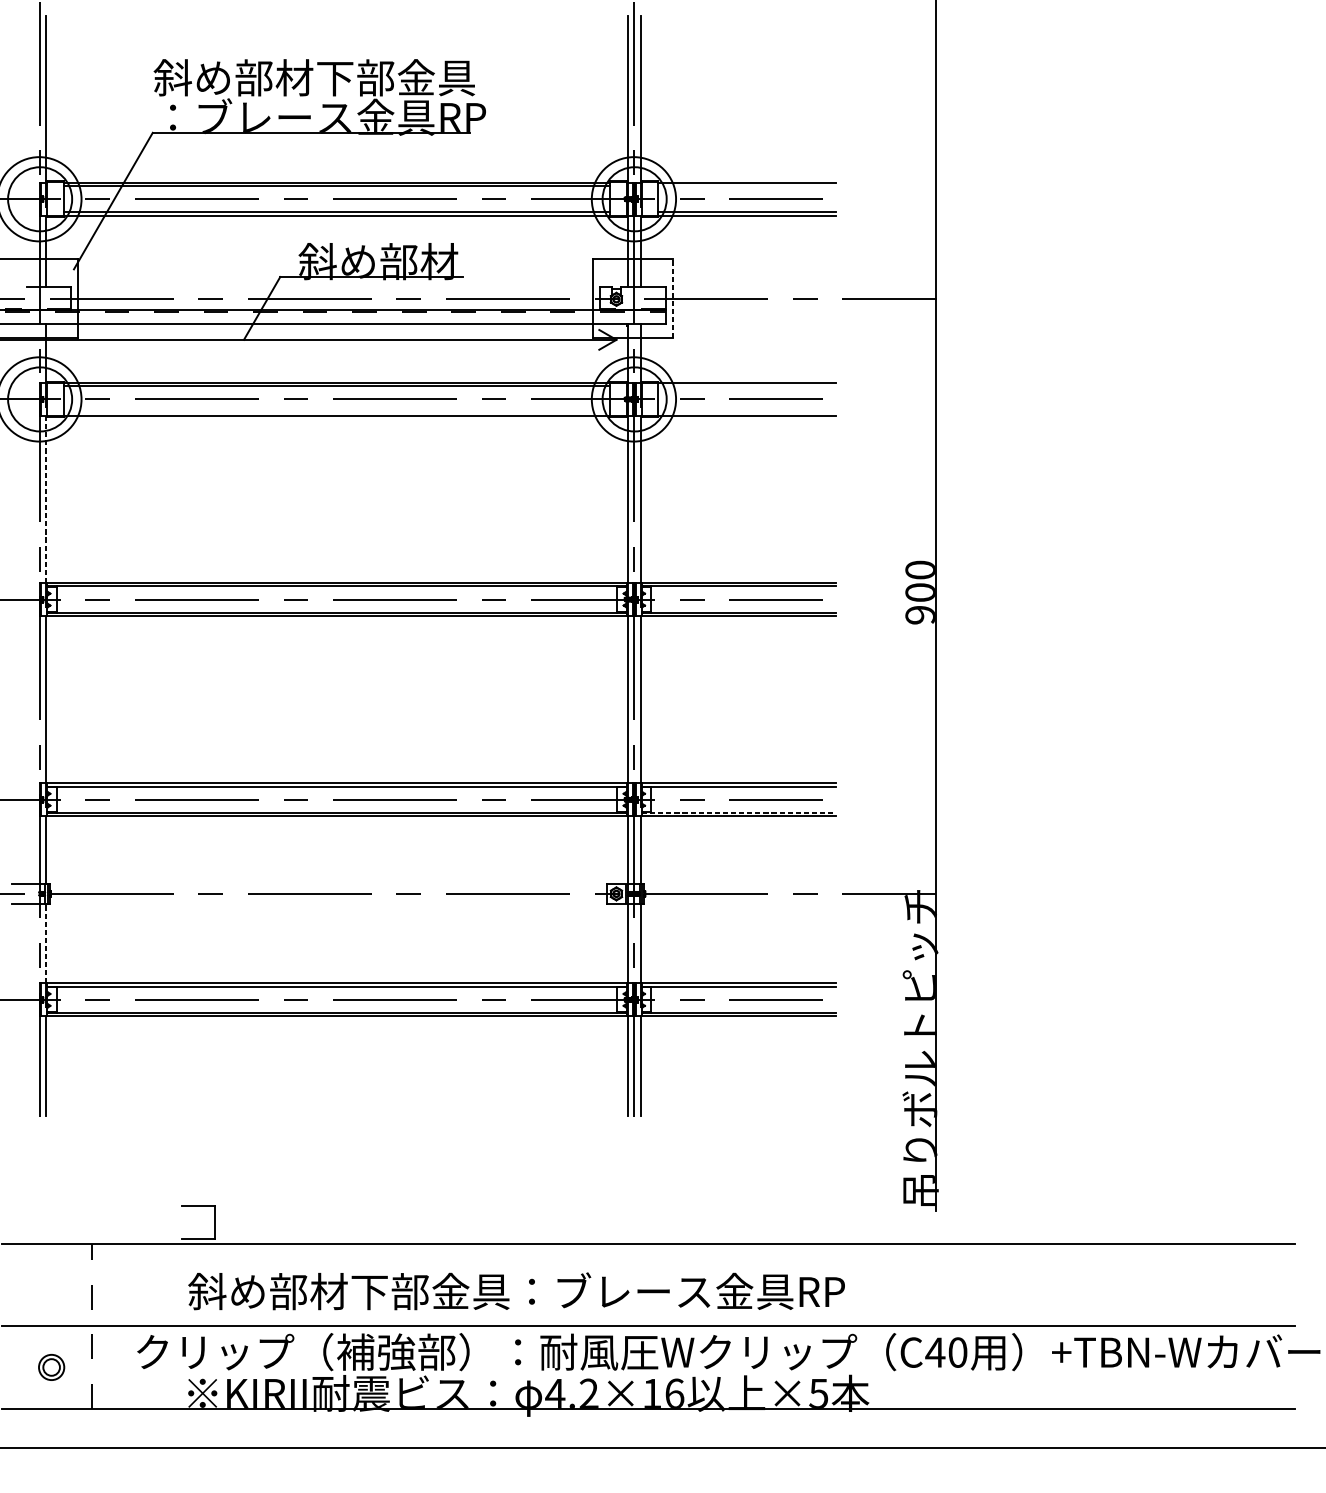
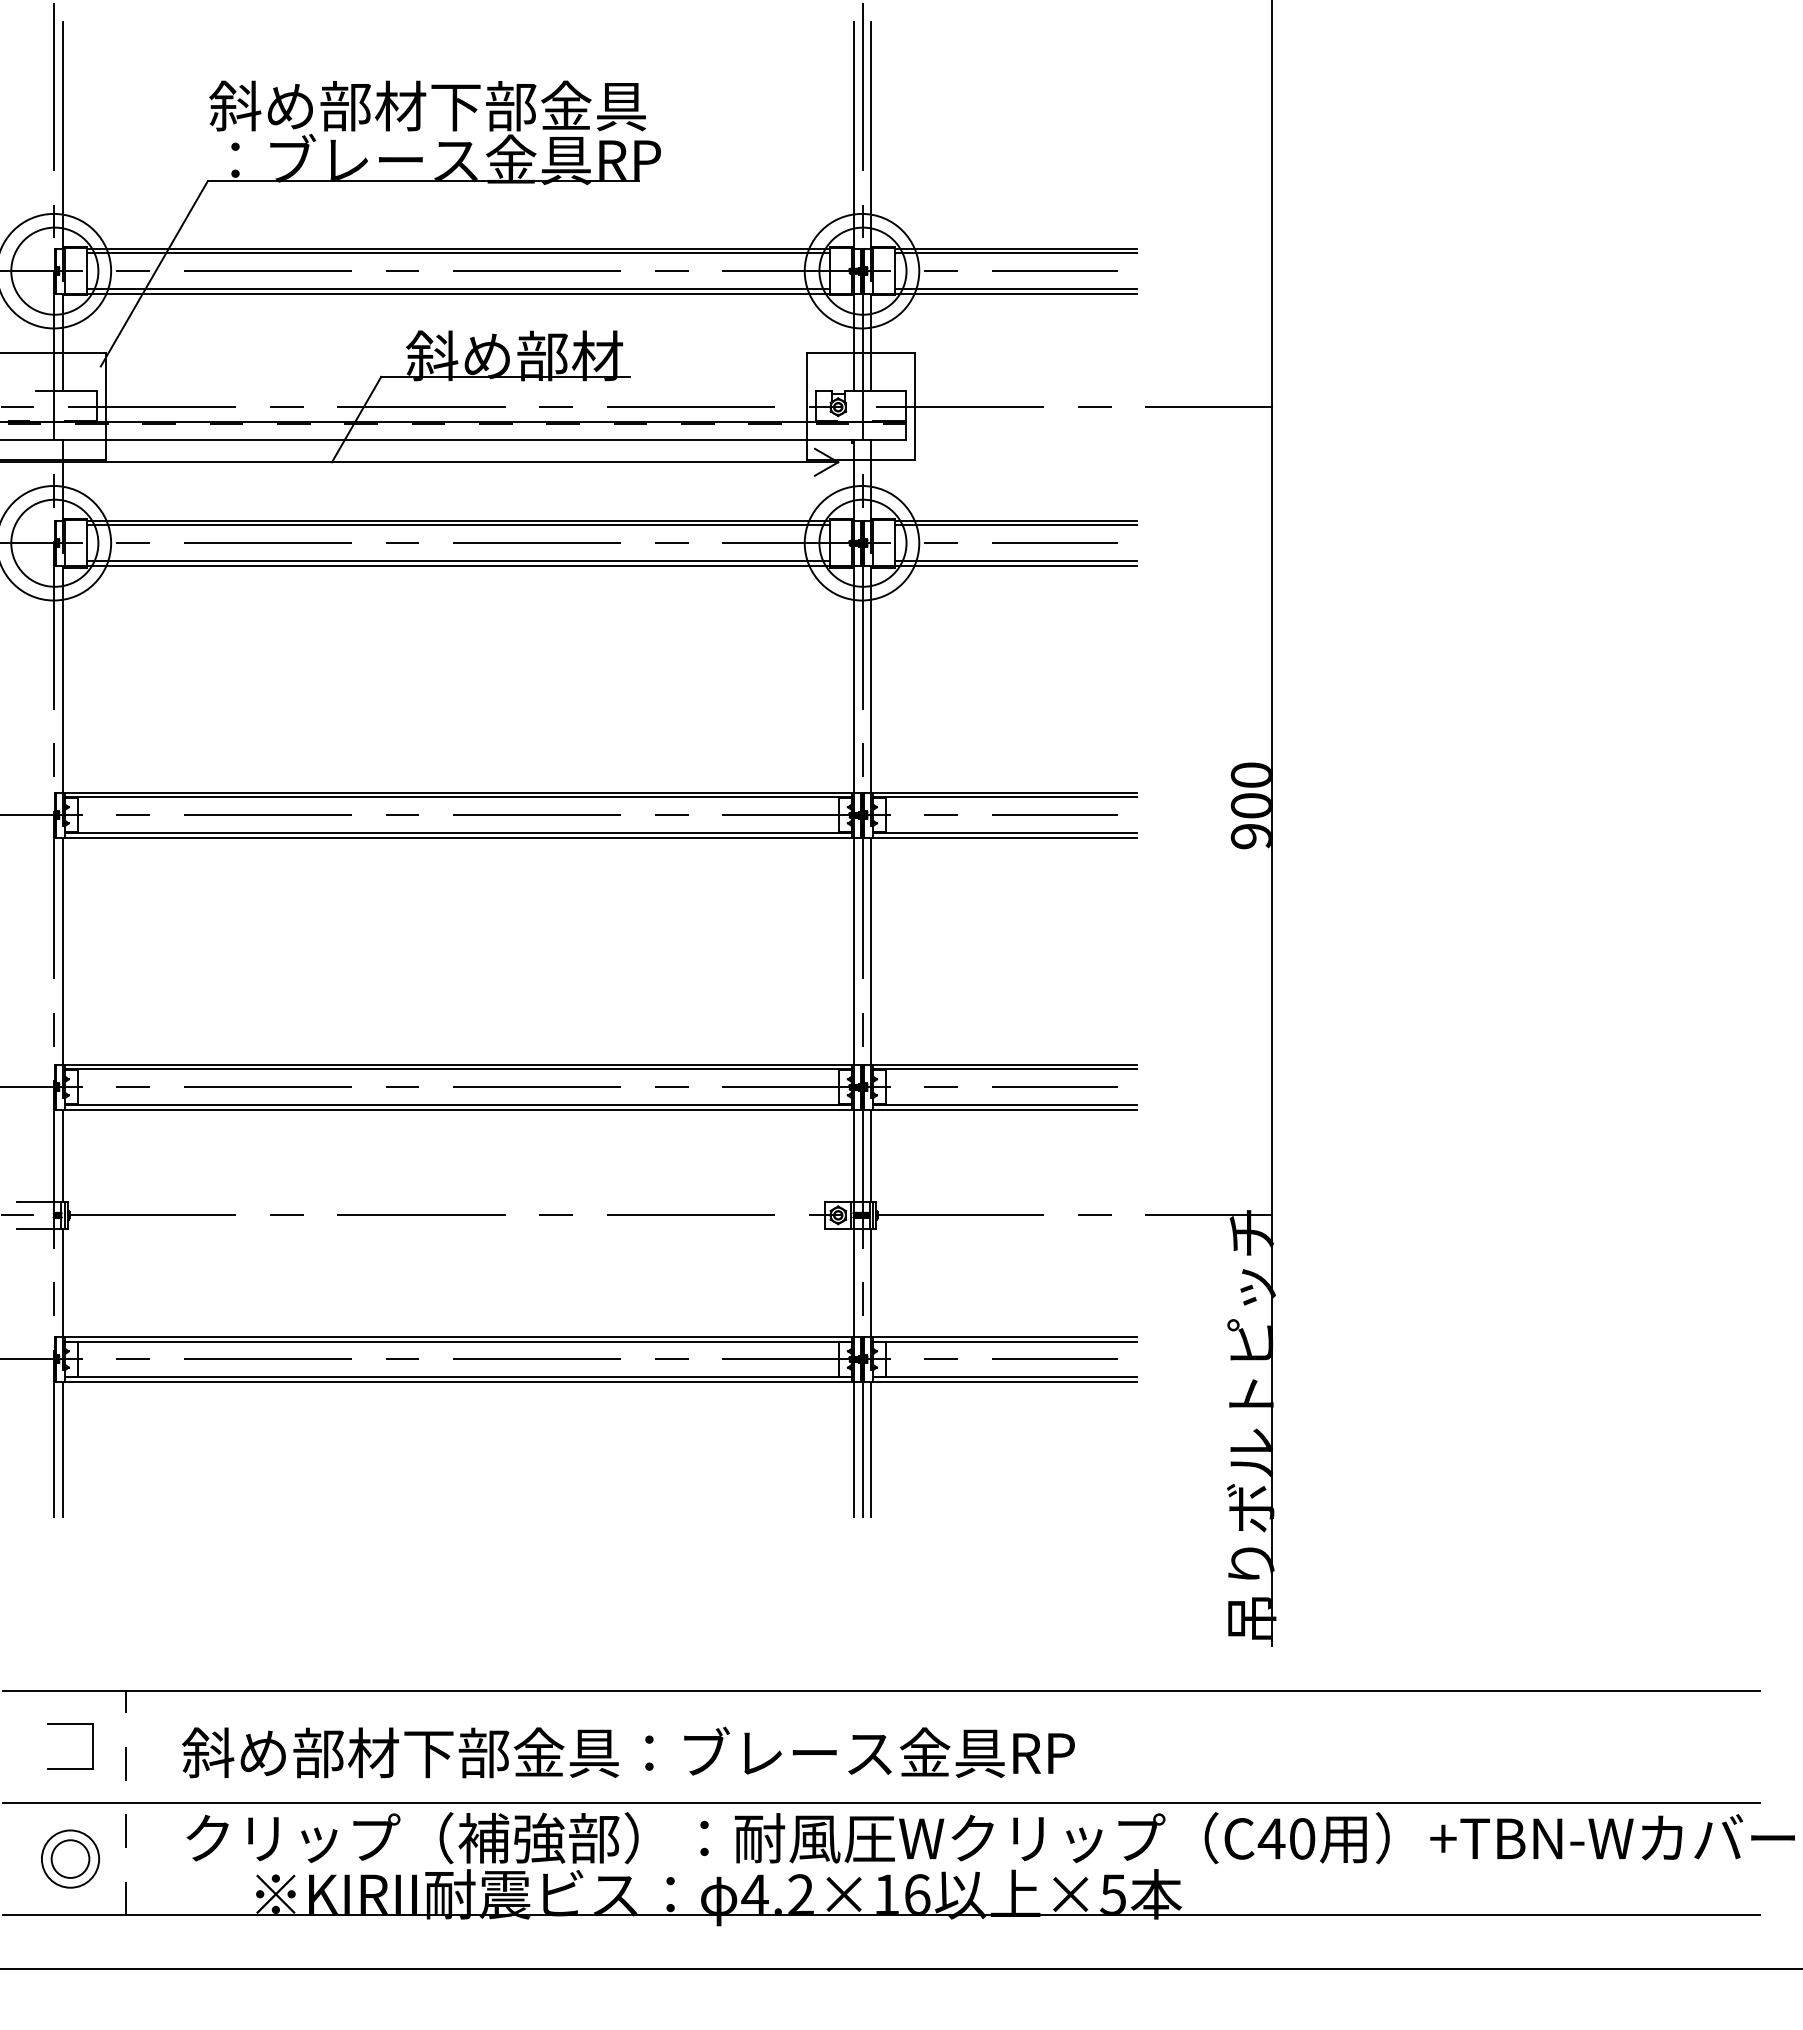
line: (747, 186) -> (1016, 253), added
line: (672, 298) -> (914, 406), dashed -> solid
line: (747, 386) -> (1016, 525), added
line: (337, 412) -> (458, 561), added
line: (747, 412) -> (1016, 561), added
line: (46, 499) -> (63, 679), dashed -> solid
line: (739, 813) -> (1005, 1105), dashed -> solid
line: (46, 943) -> (63, 1282), dashed -> solid
part: (198, 1205) -> (70, 1724), moved
text: (516, 1291) -> (628, 1752), moved
part: (51, 1367) -> (70, 1858), size x1.67

